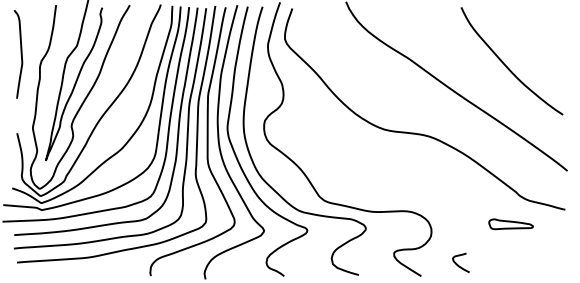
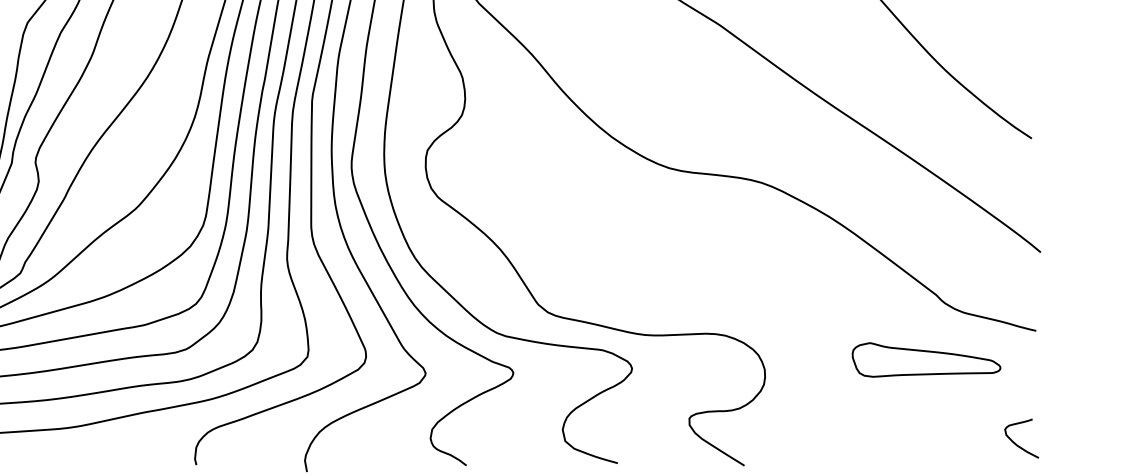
part: (510, 224) -> (925, 360), size x1.67
curve: (458, 264) -> (1016, 441), moved

